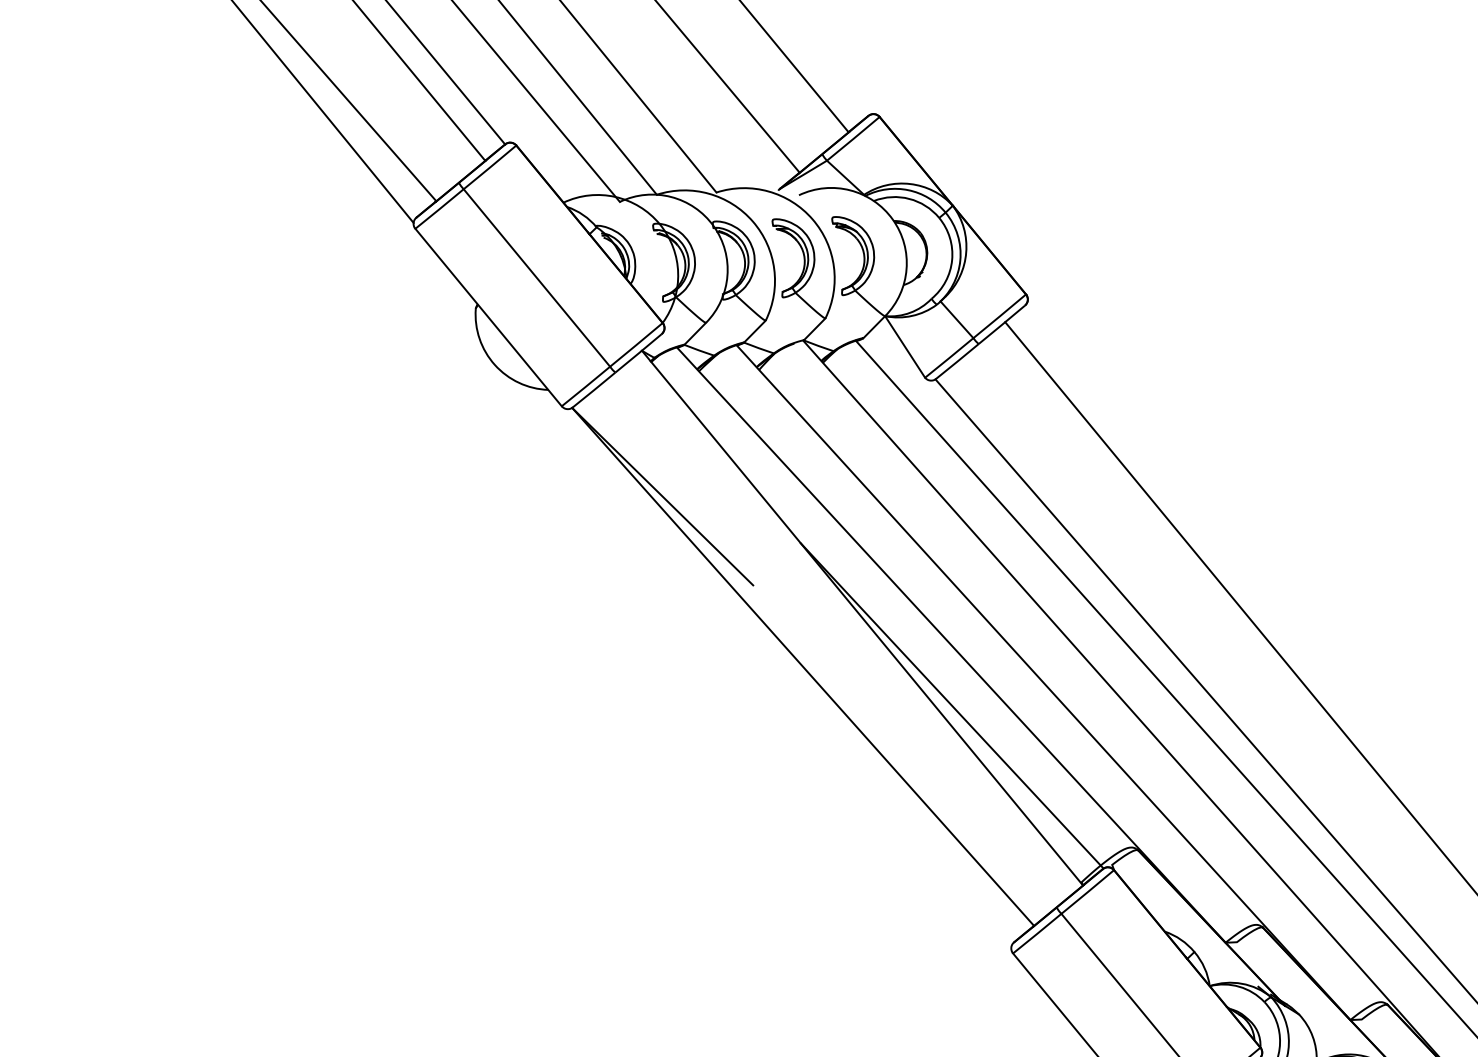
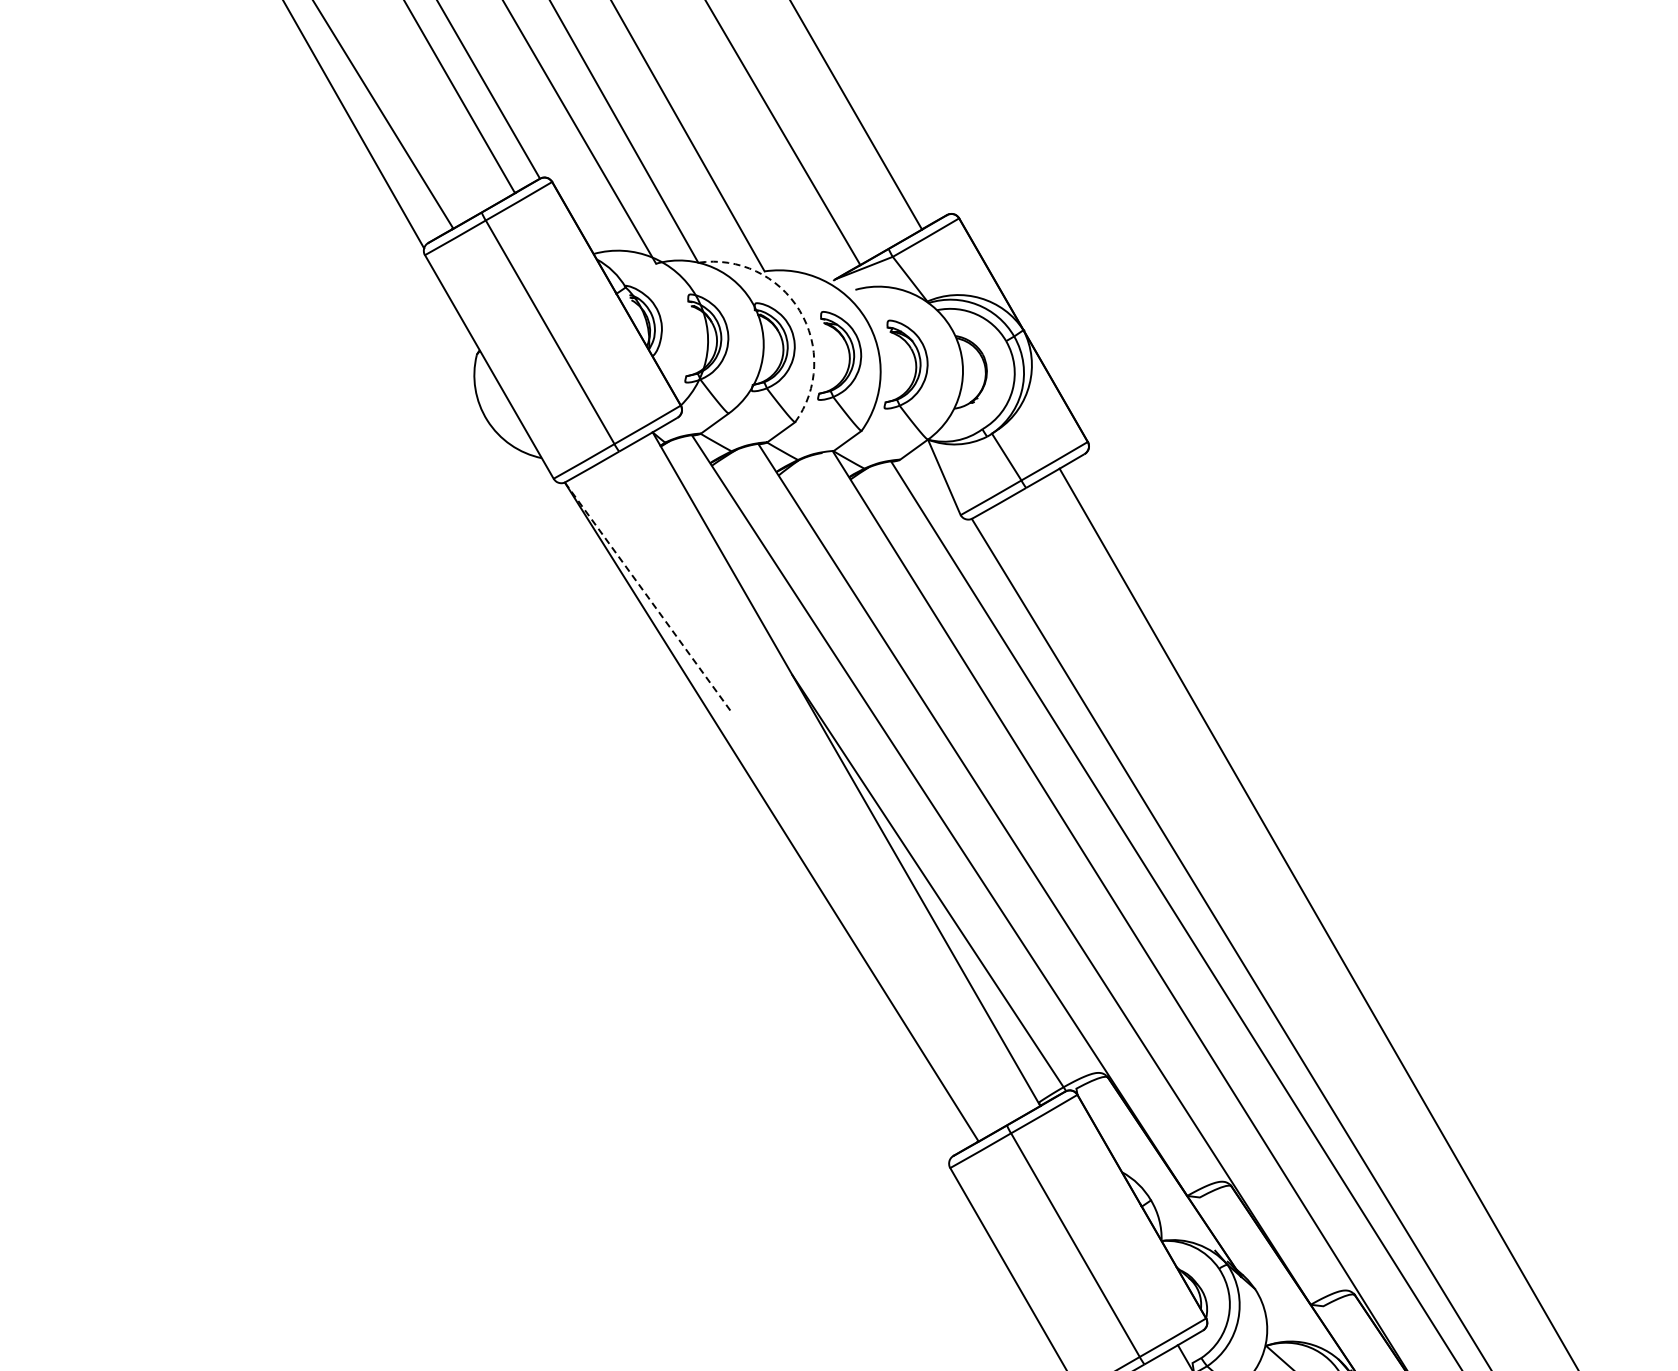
arc: (752, 221) -> (799, 310), solid -> dashed
line: (662, 496) -> (648, 597), solid -> dashed

